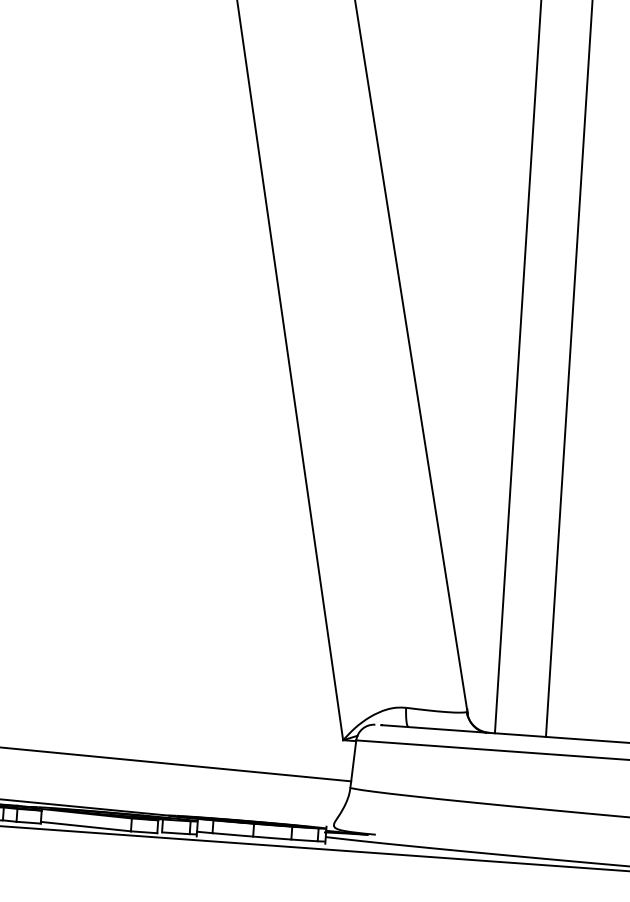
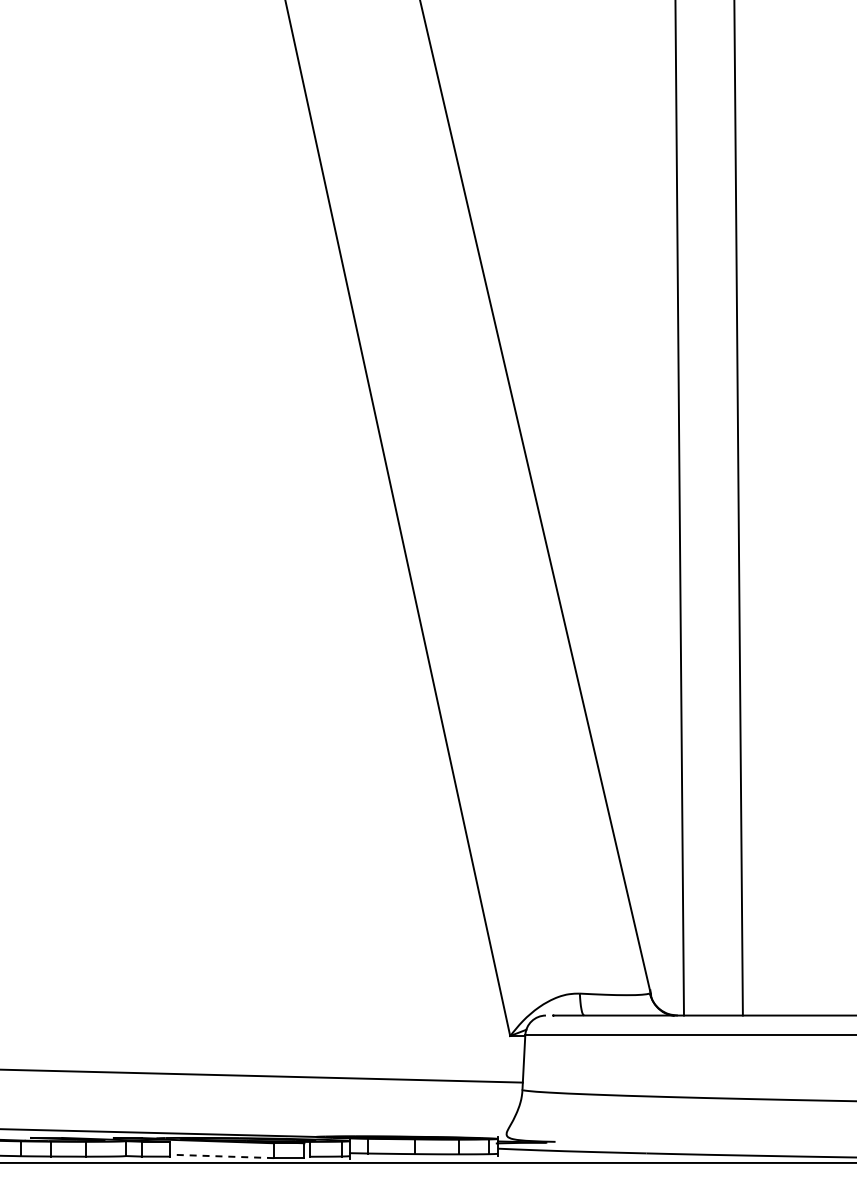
line: (85, 826) -> (221, 1156), solid -> dashed

